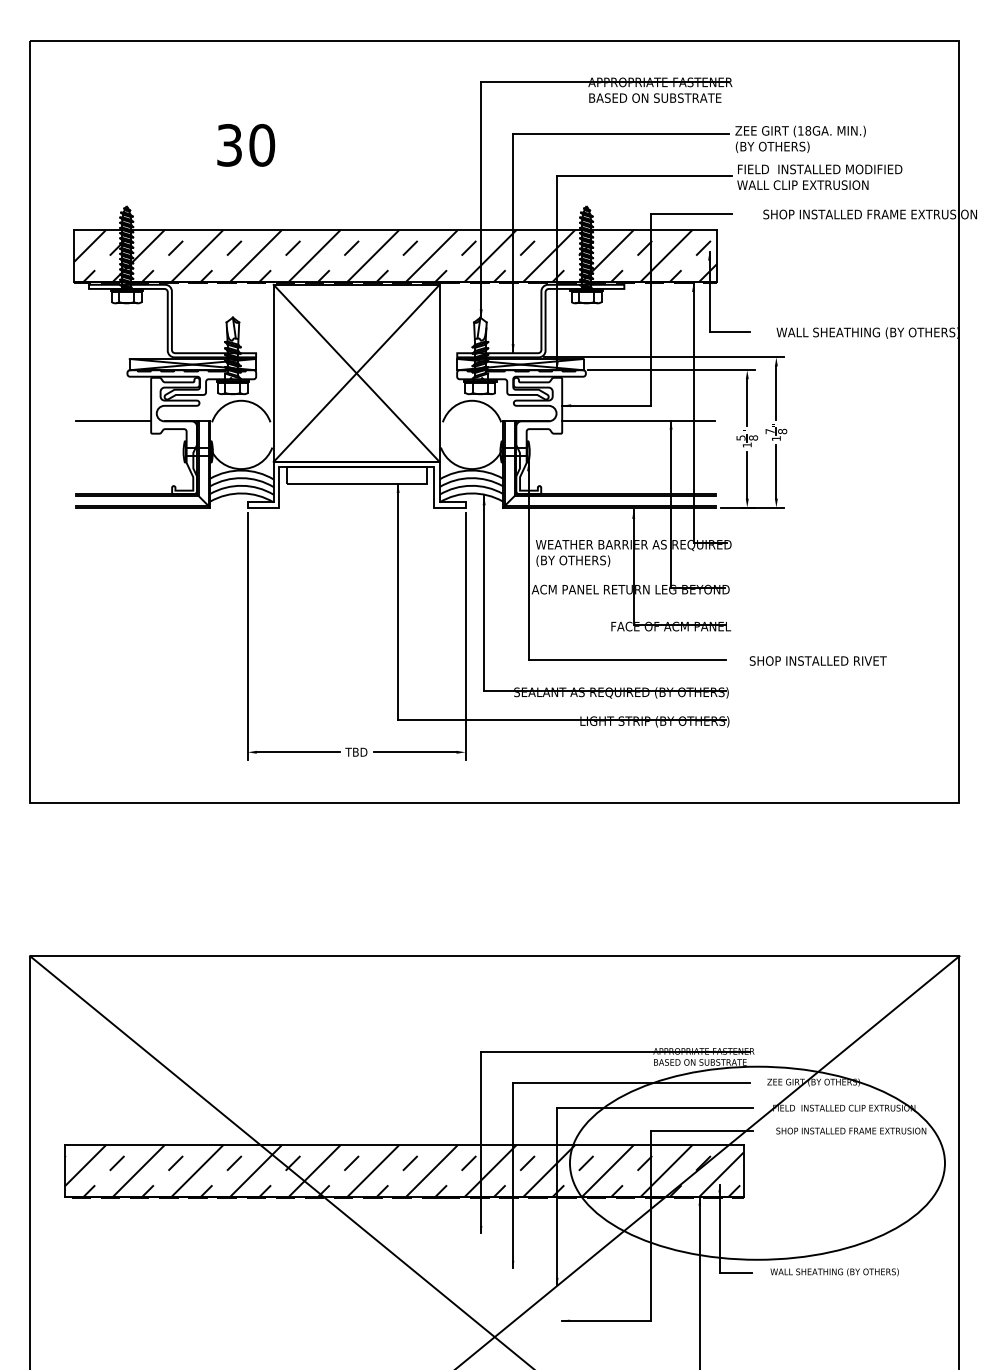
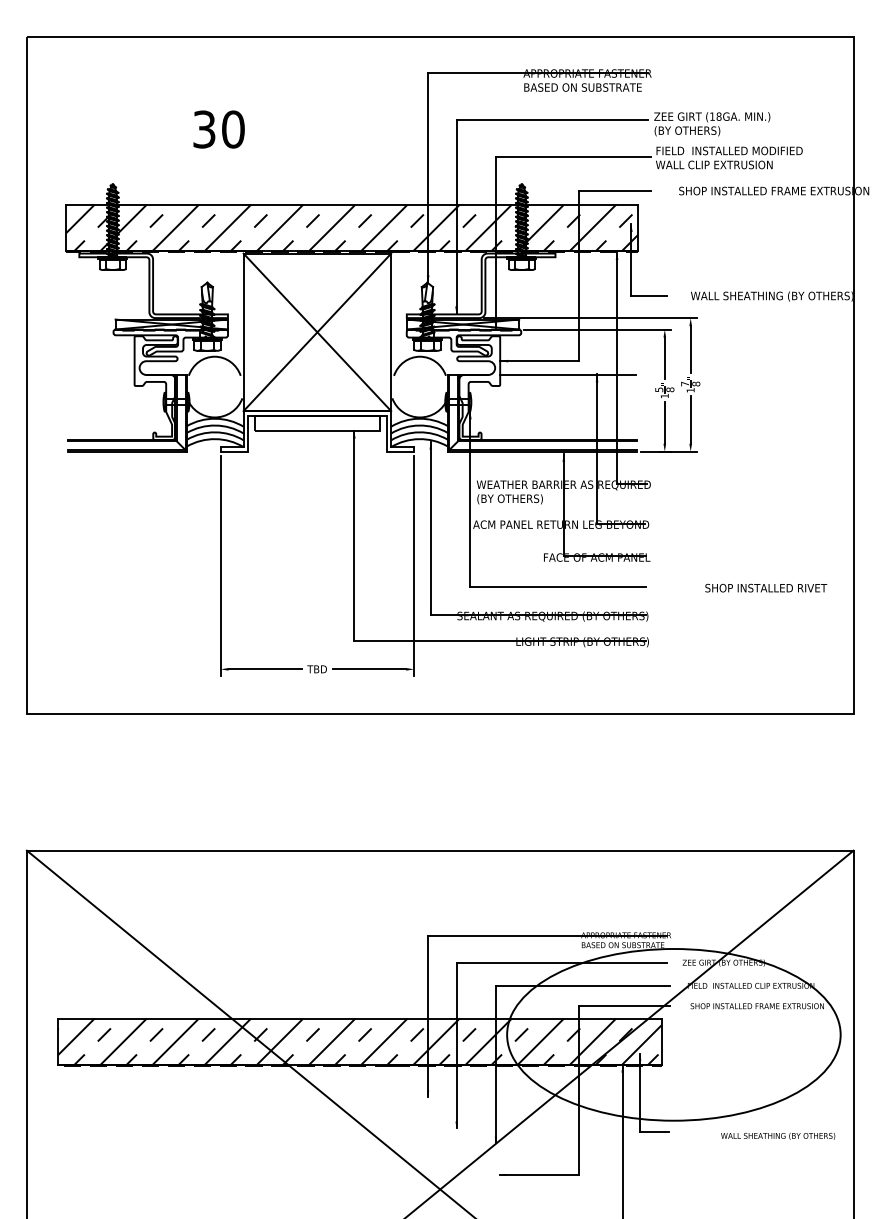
line: (113, 421) -> (101, 375), removed
text: (817, 660) -> (765, 587), moved
text: (834, 1272) -> (777, 1136), moved

